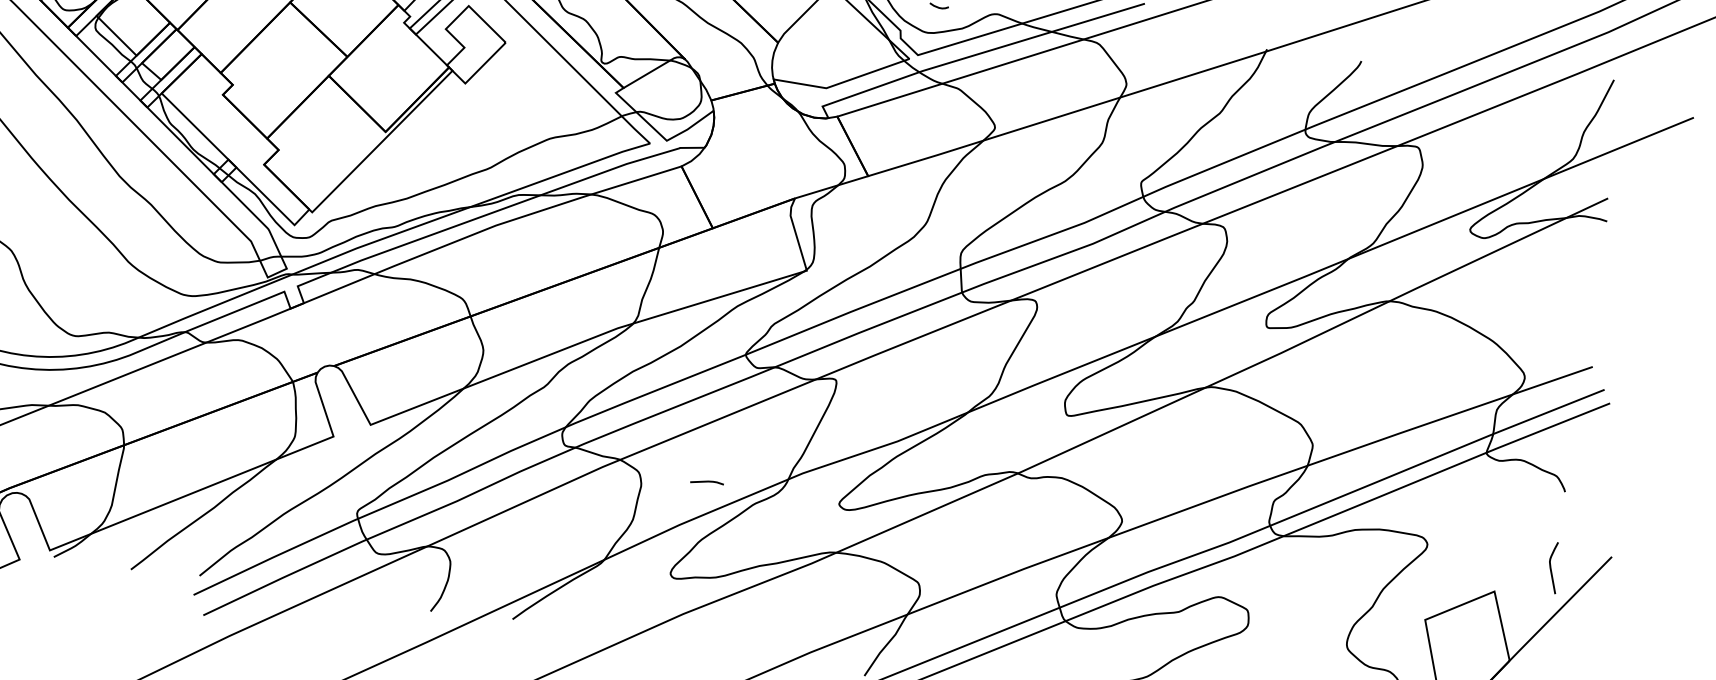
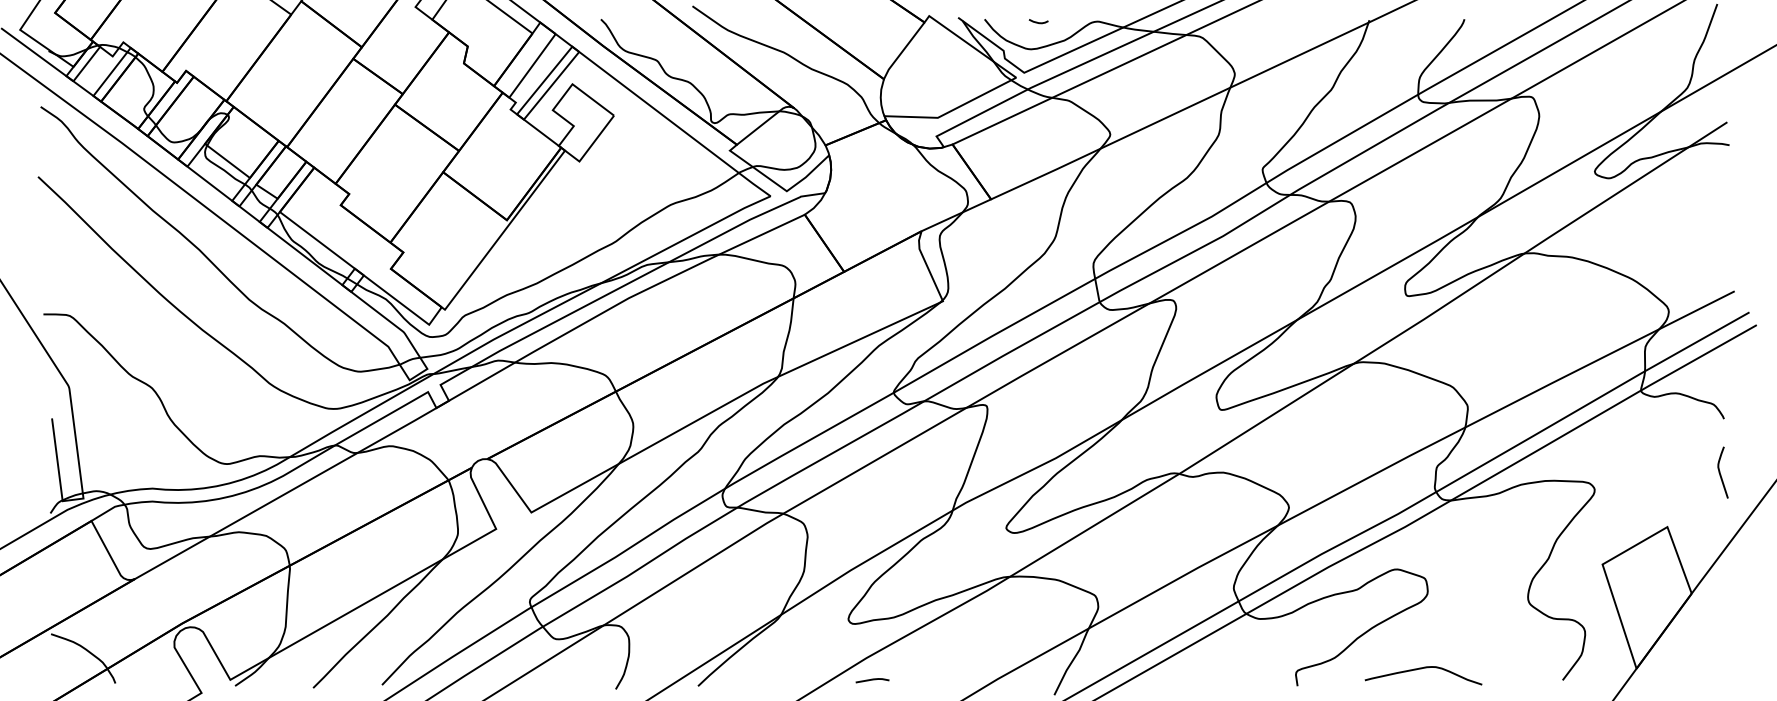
line: (707, 482) -> (872, 680), moved
curve: (1551, 567) -> (1720, 472), moved

